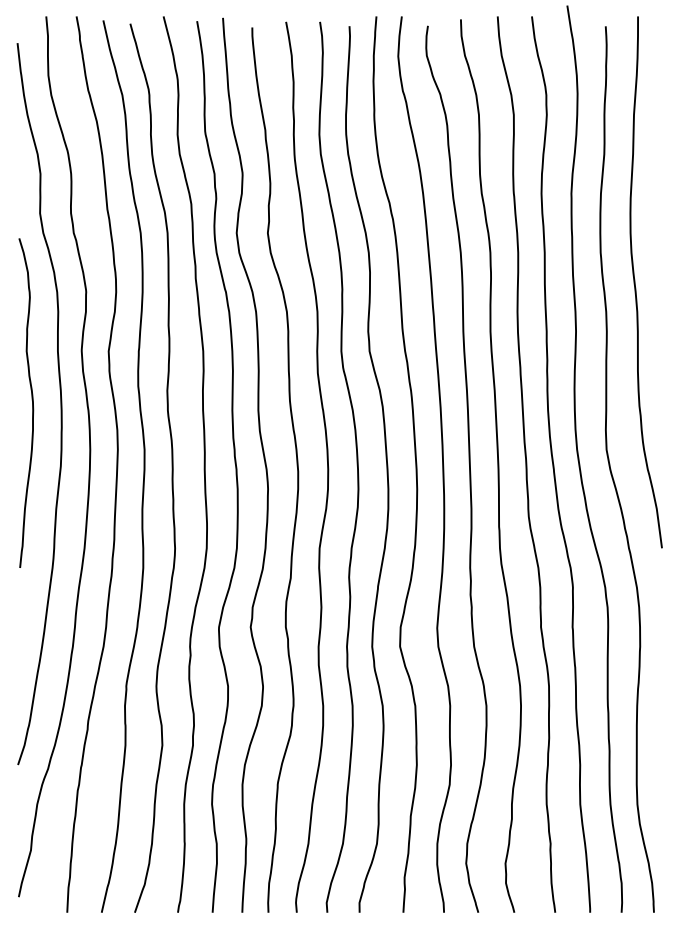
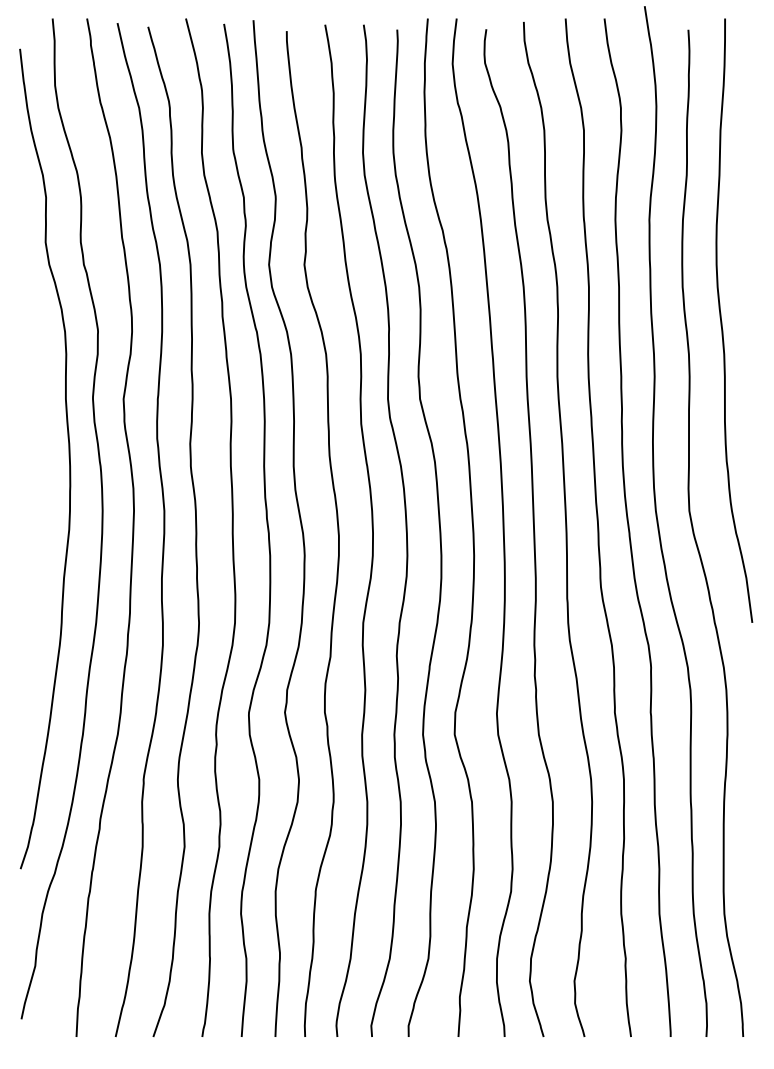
curve: (31, 400) -> (35, 454), removed

